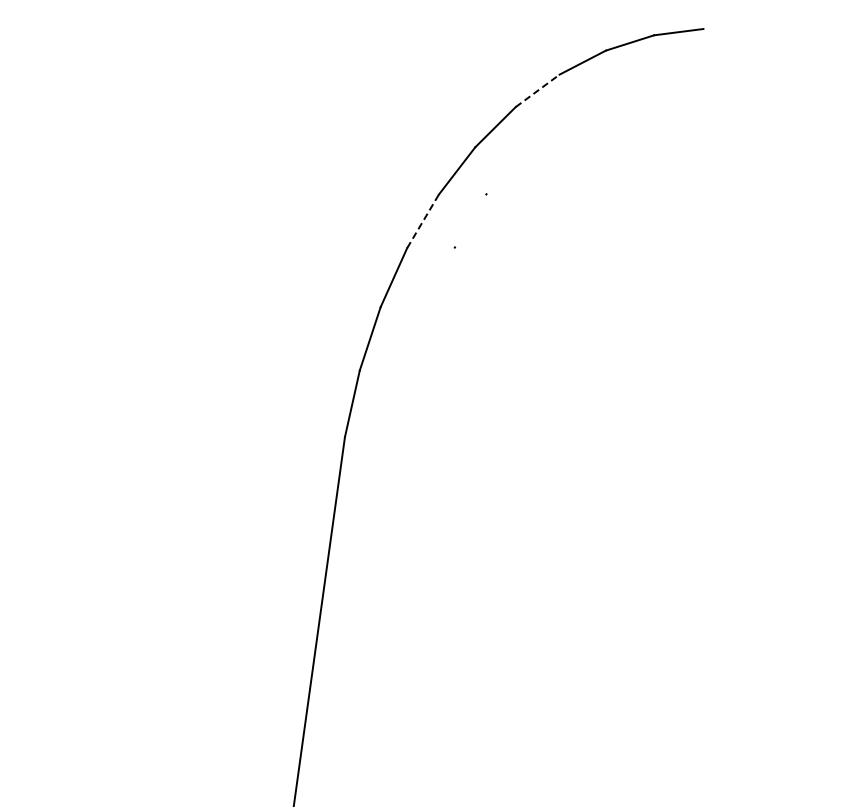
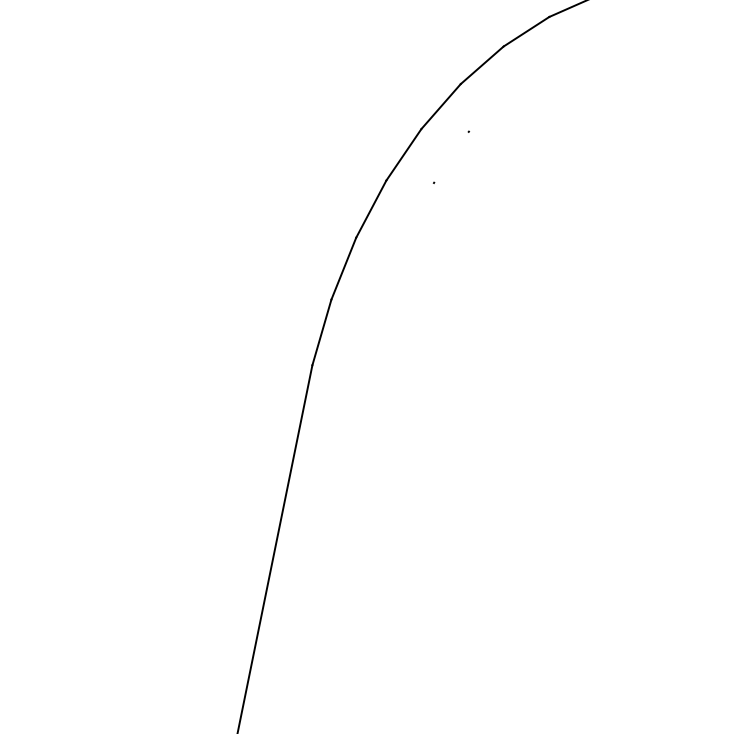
line: (538, 90) -> (527, 31), dashed -> solid
line: (423, 220) -> (404, 153), dashed -> solid

